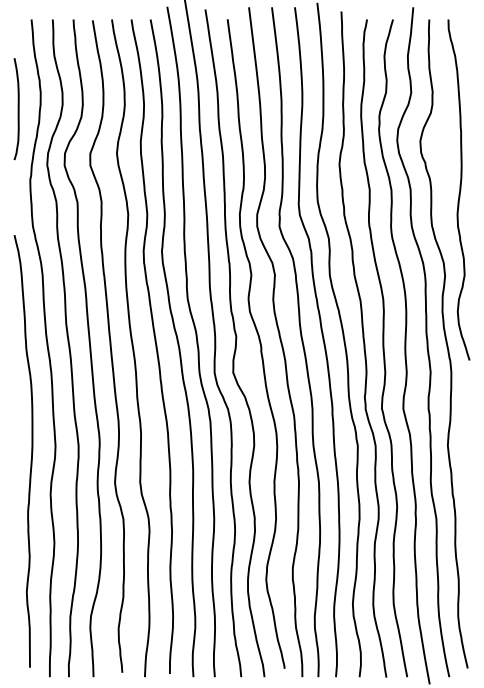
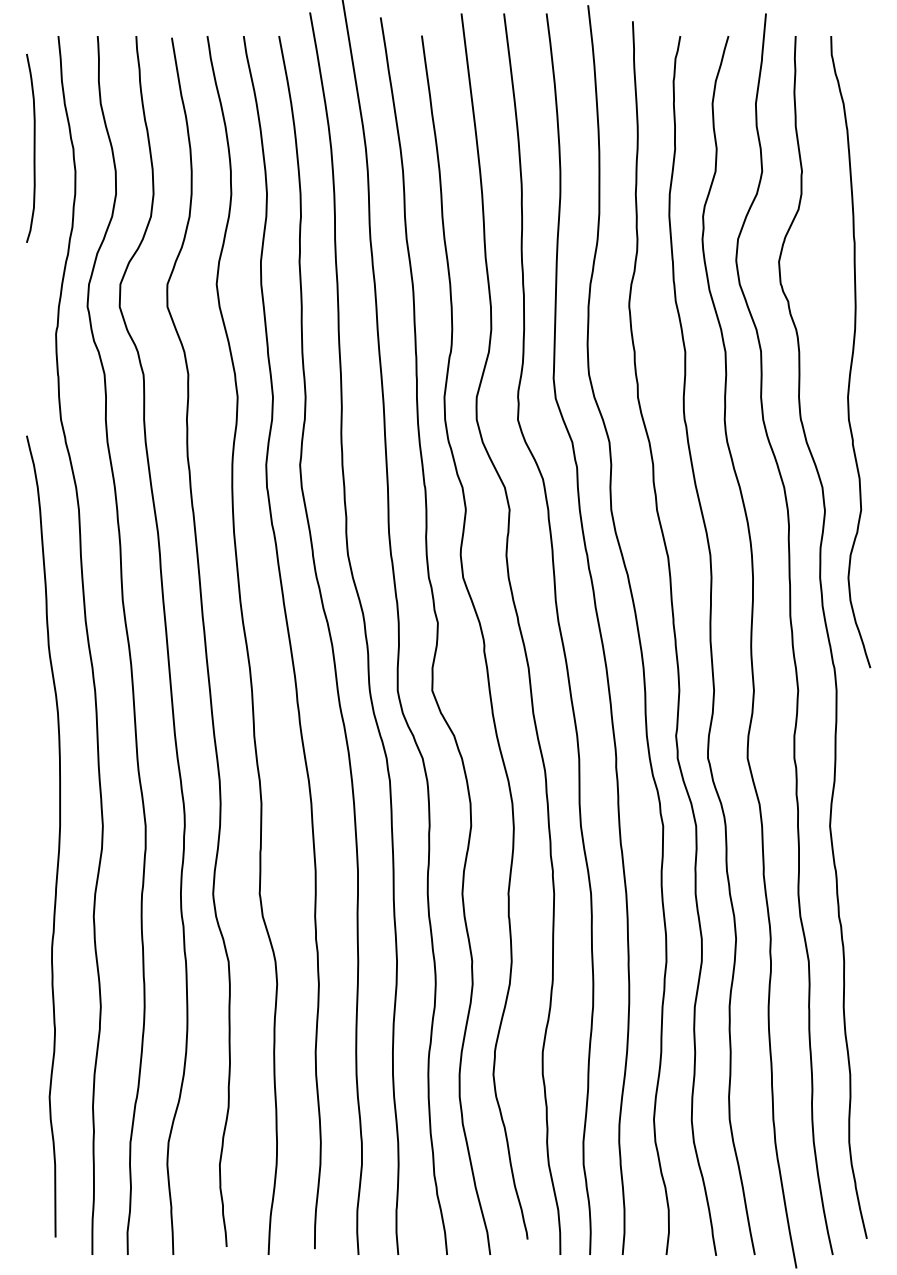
curve: (17, 109) -> (32, 149), moved

